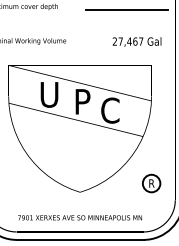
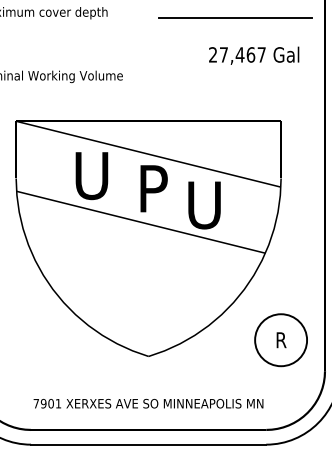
text: (136, 41) -> (253, 54), moved
text: (110, 110) -> (204, 204), C -> U
circle: (151, 183) -> (280, 340), size x1.6

